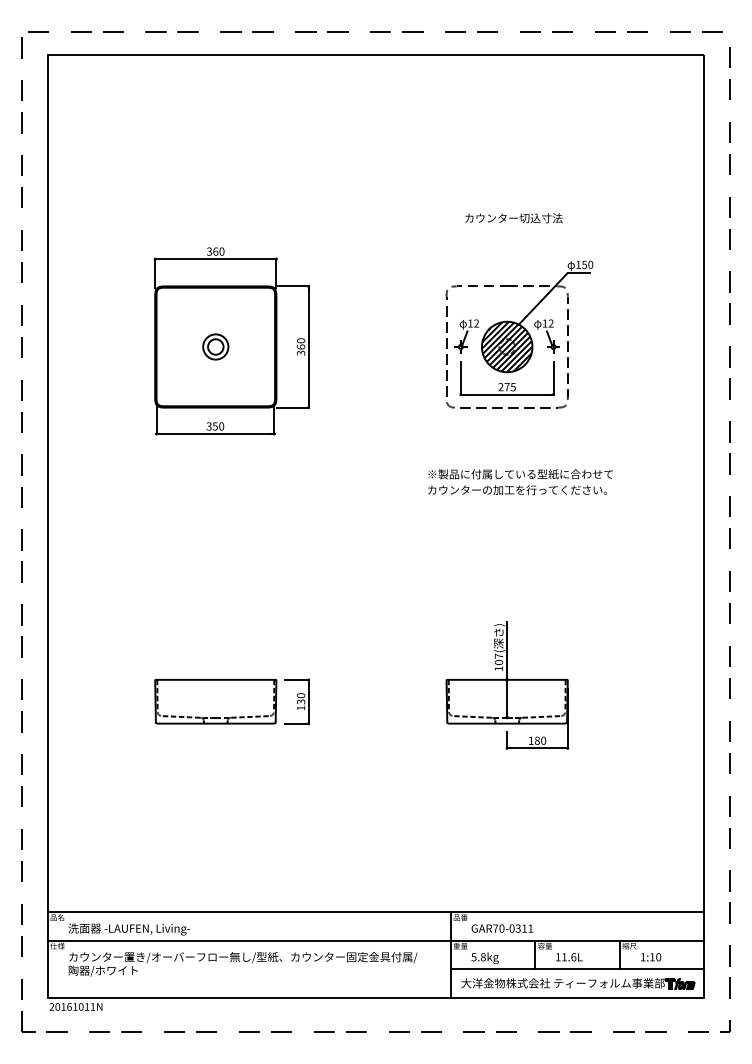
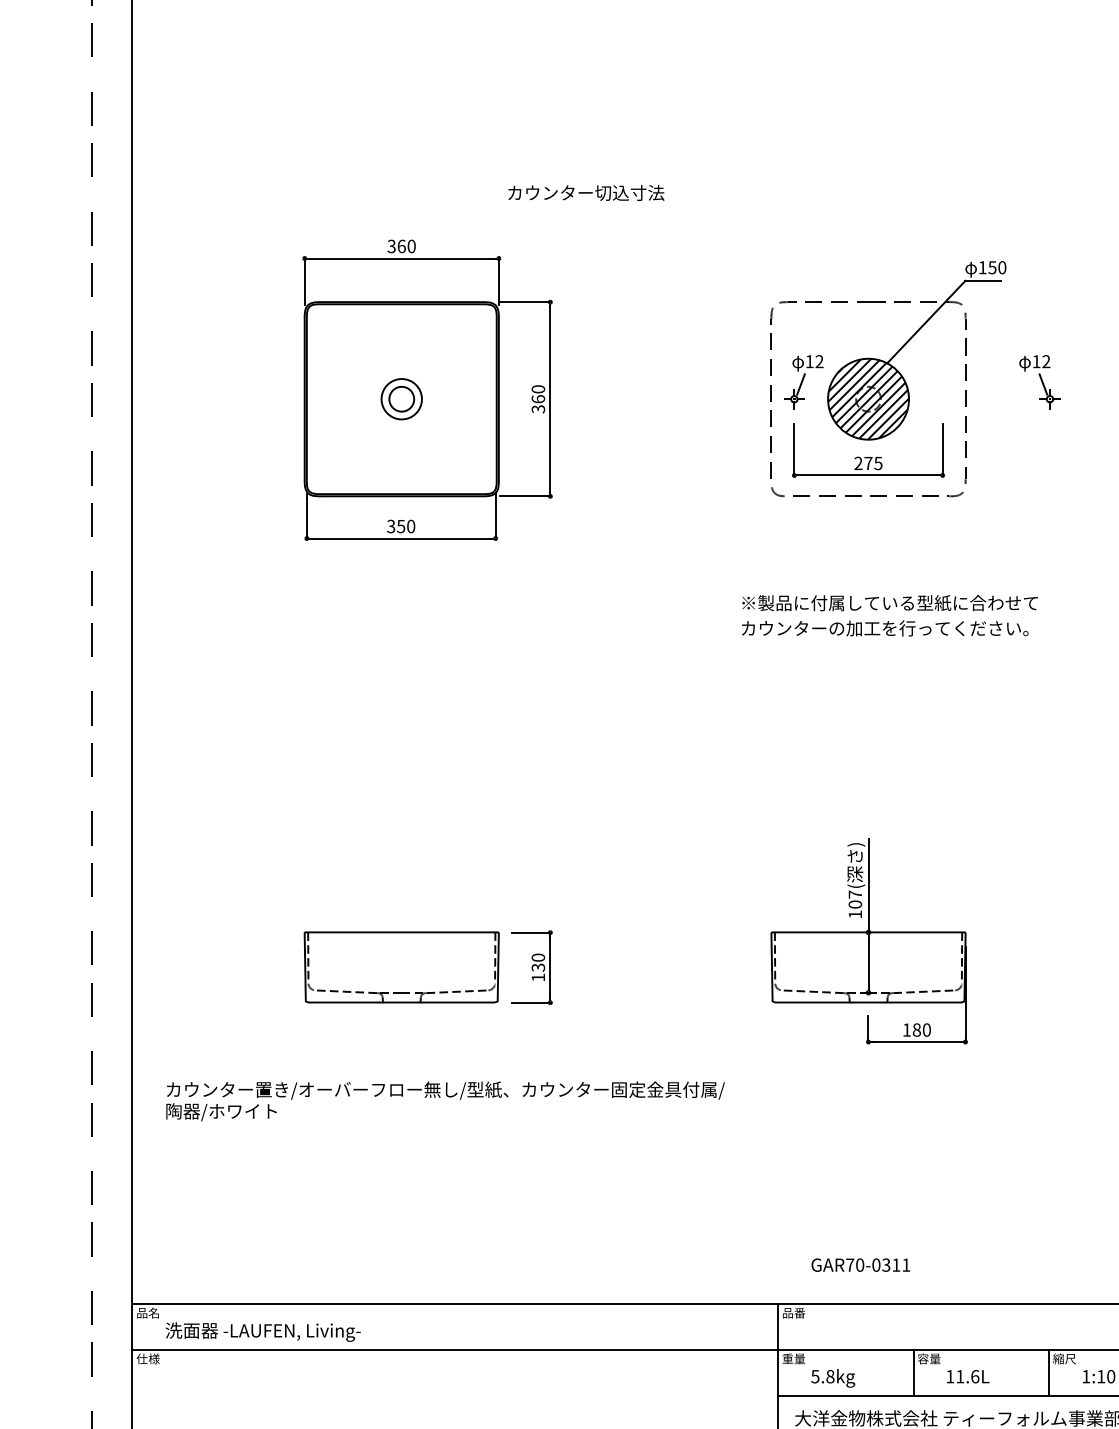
text: (513, 218) -> (585, 193), moved
part: (546, 336) -> (1038, 382), moved
text: (502, 928) -> (861, 1264), moved
text: (242, 964) -> (444, 1101), moved

